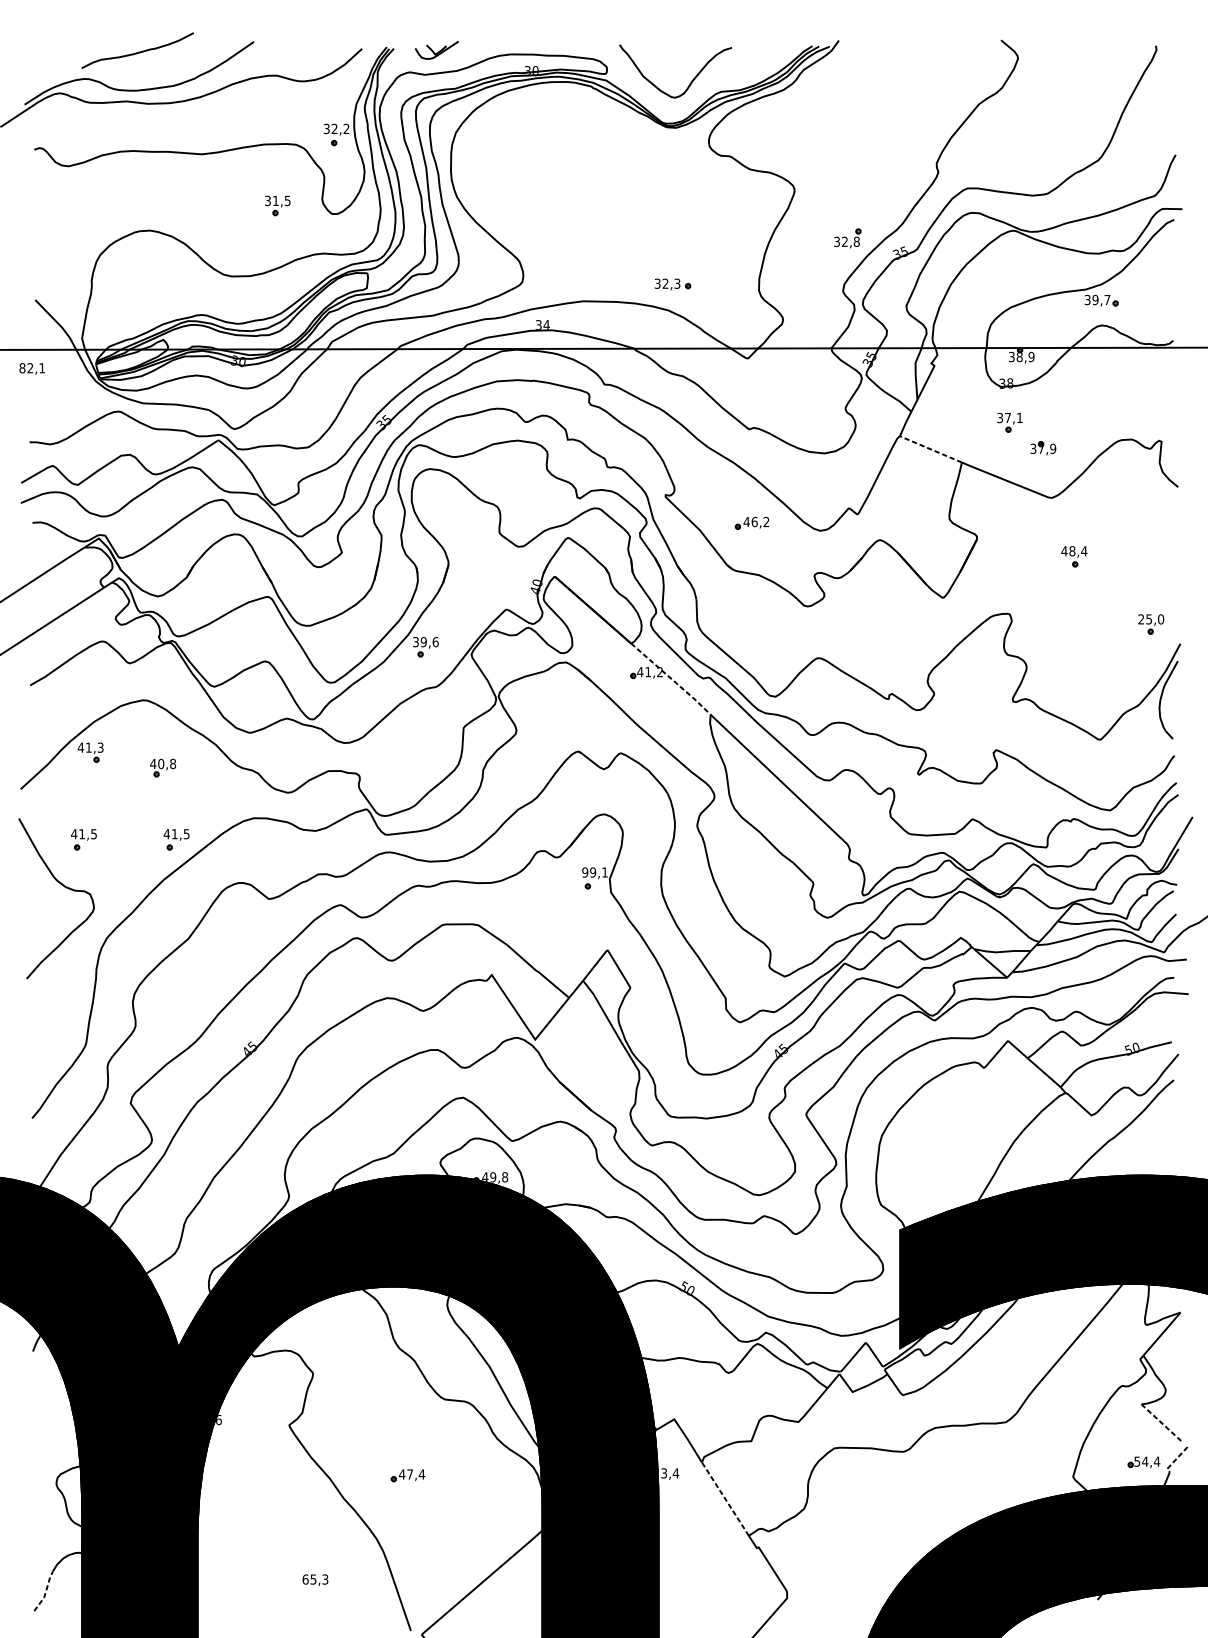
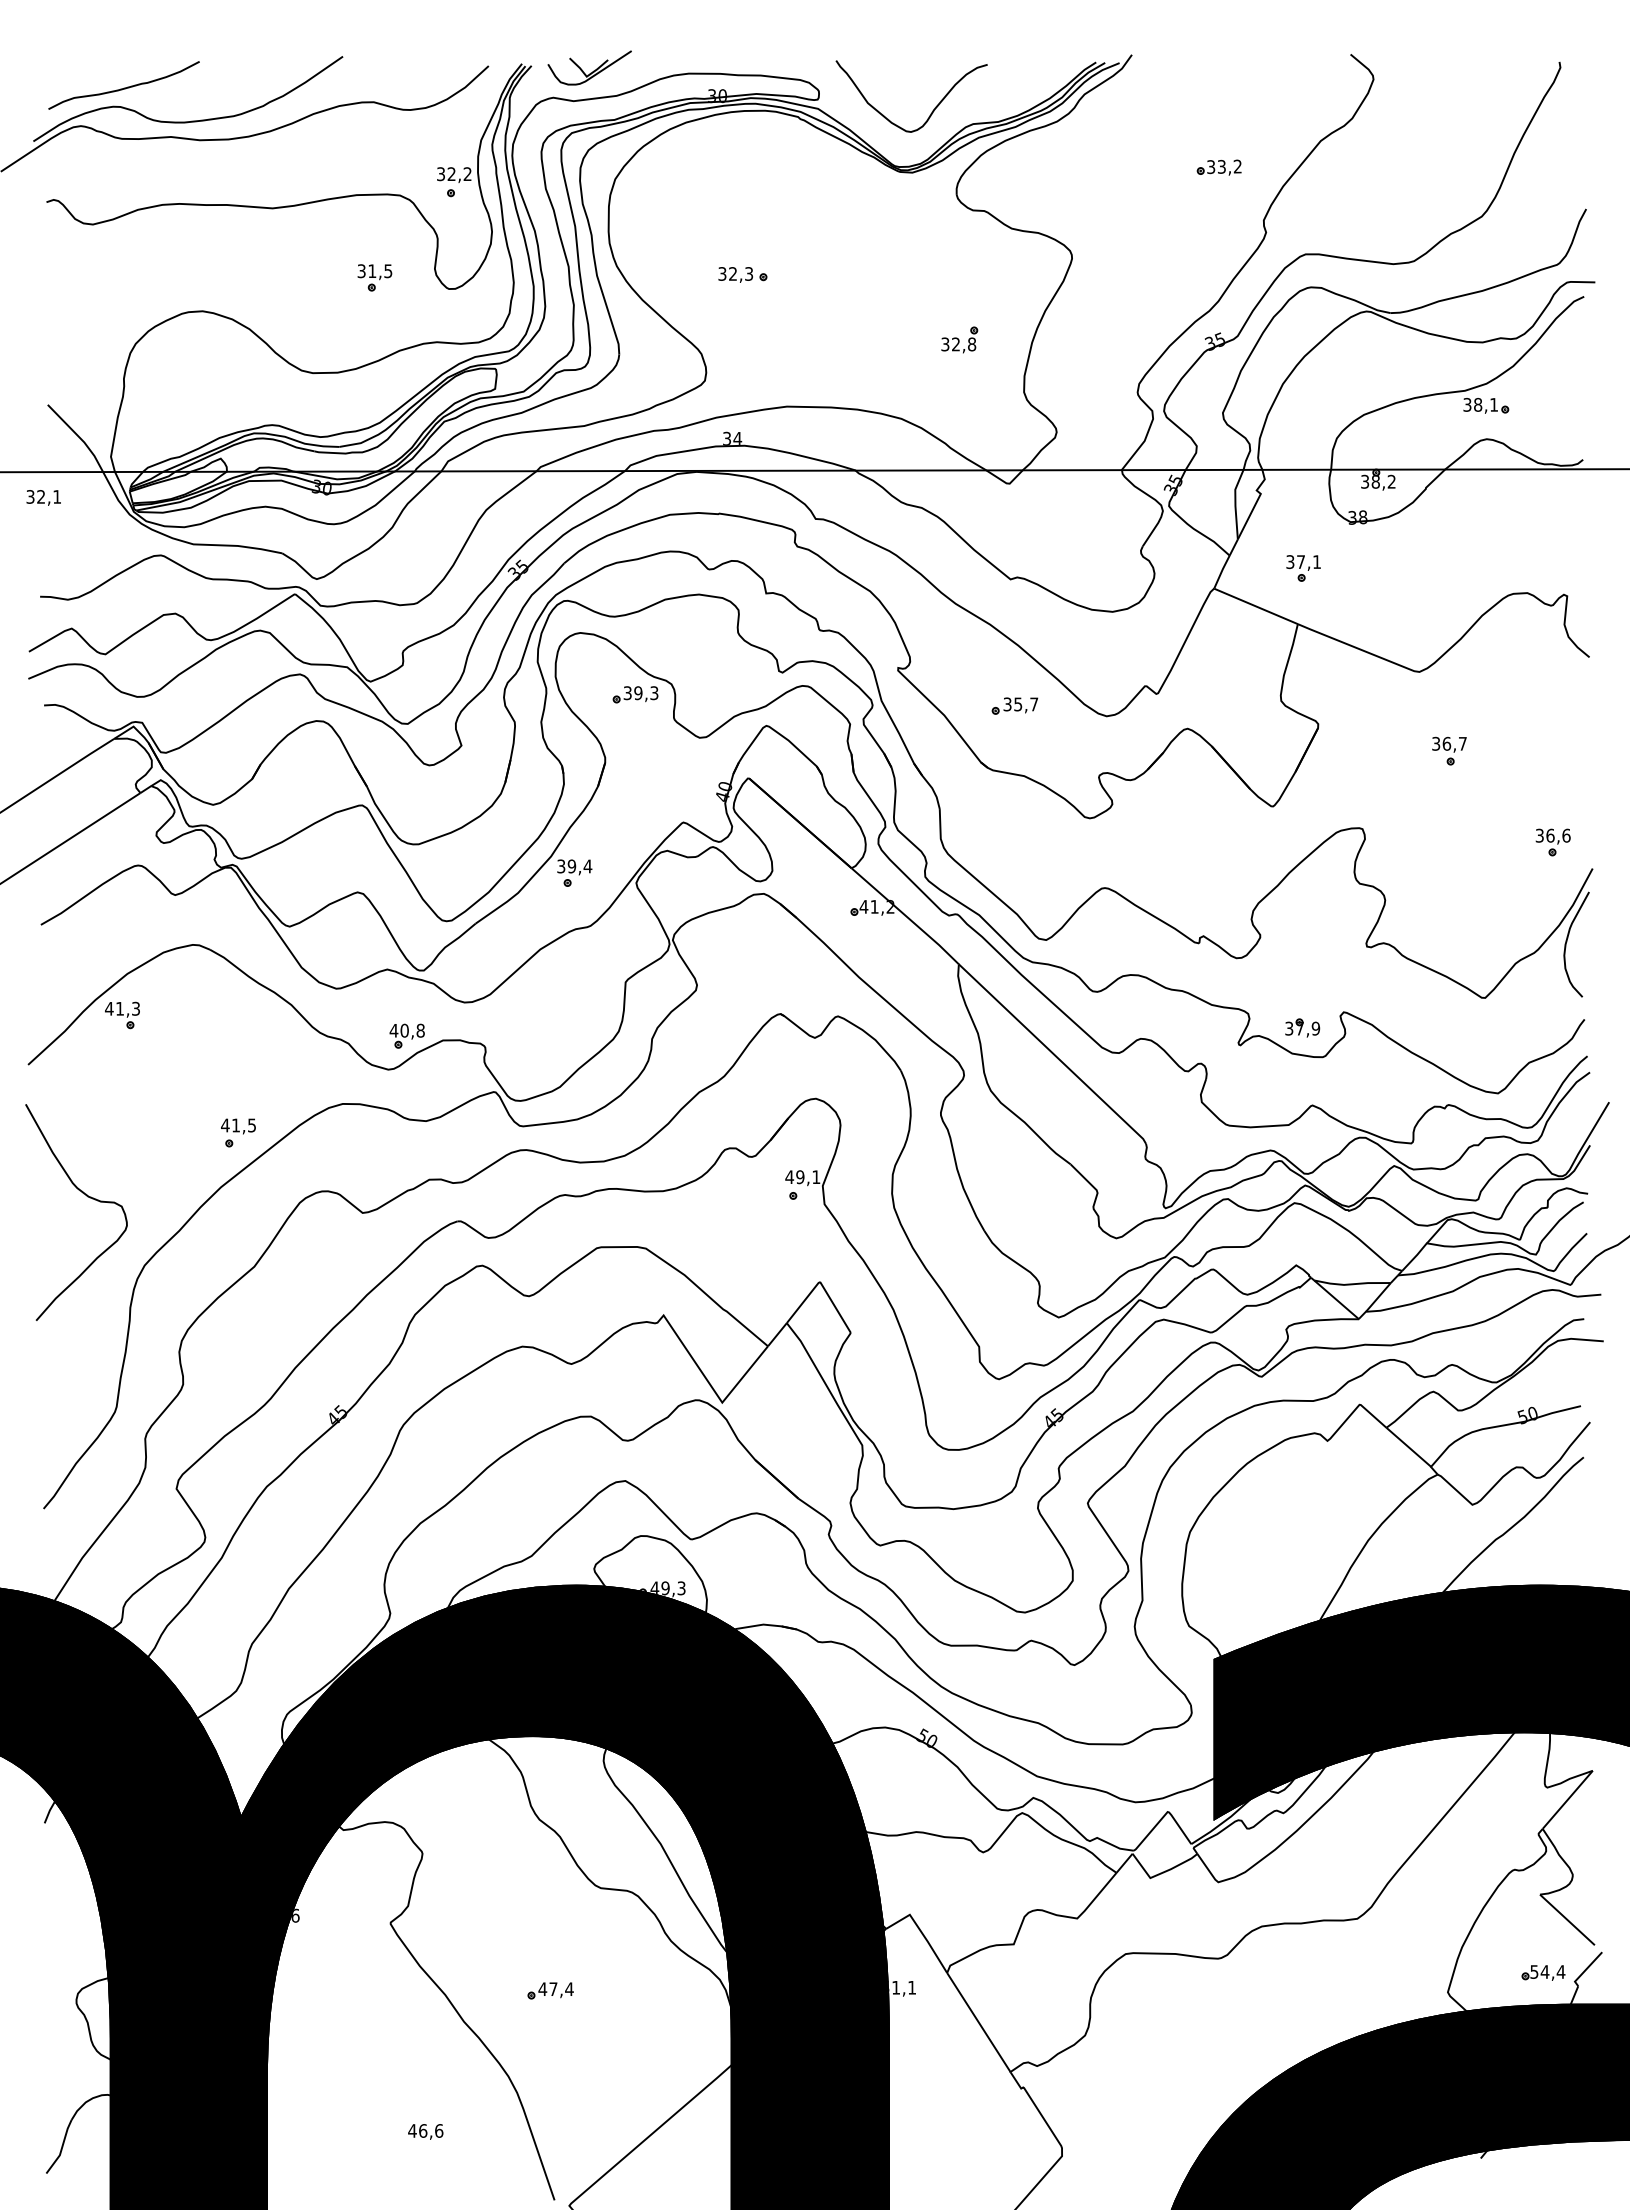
part: (436, 49) -> (589, 67), size x1.43
curve: (138, 52) -> (124, 87), moved
part: (903, 124) -> (1218, 167), added
part: (847, 238) -> (959, 339), moved
part: (672, 284) -> (742, 274), moved
text: (1101, 299) -> (1485, 404), 39,7 -> 38,1
text: (1031, 356) -> (1391, 481), 38,9 -> 38,2
text: (22, 367) -> (30, 496), 82,1 -> 32,1
part: (1009, 422) -> (1303, 568), moved
part: (1043, 447) -> (1302, 1027), moved
line: (929, 448) -> (1254, 605), dashed -> solid
part: (470, 514) -> (635, 694), added
text: (756, 522) -> (1020, 704), 46,2 -> 35,7
text: (1074, 551) -> (1449, 743), 48,4 -> 36,7
text: (1150, 619) -> (1552, 835), 25,0 -> 36,6
text: (435, 642) -> (587, 866), 39,6 -> 39,4
line: (671, 679) -> (906, 916), dashed -> solid
part: (162, 767) -> (406, 1035), moved
part: (83, 839) -> (113, 1132), removed
text: (585, 872) -> (789, 1177), 99,1 -> 49,1
text: (505, 1177) -> (681, 1588), 49,8 -> 49,3
line: (1161, 1423) -> (1567, 1920), dashed -> solid
line: (1175, 1459) -> (1586, 1969), dashed -> solid
text: (668, 1473) -> (902, 1987), 73,4 -> 51,1
line: (725, 1499) -> (978, 2022), dashed -> solid
text: (315, 1579) -> (425, 2130), 65,3 -> 46,6
line: (46, 1591) -> (62, 2147), dashed -> solid

